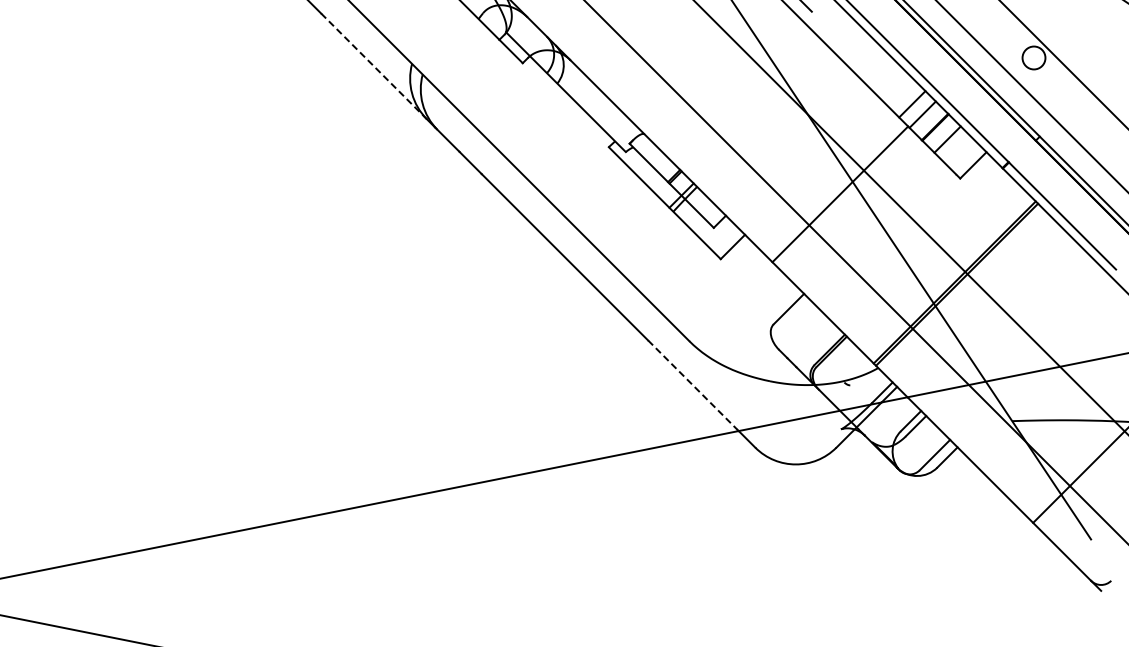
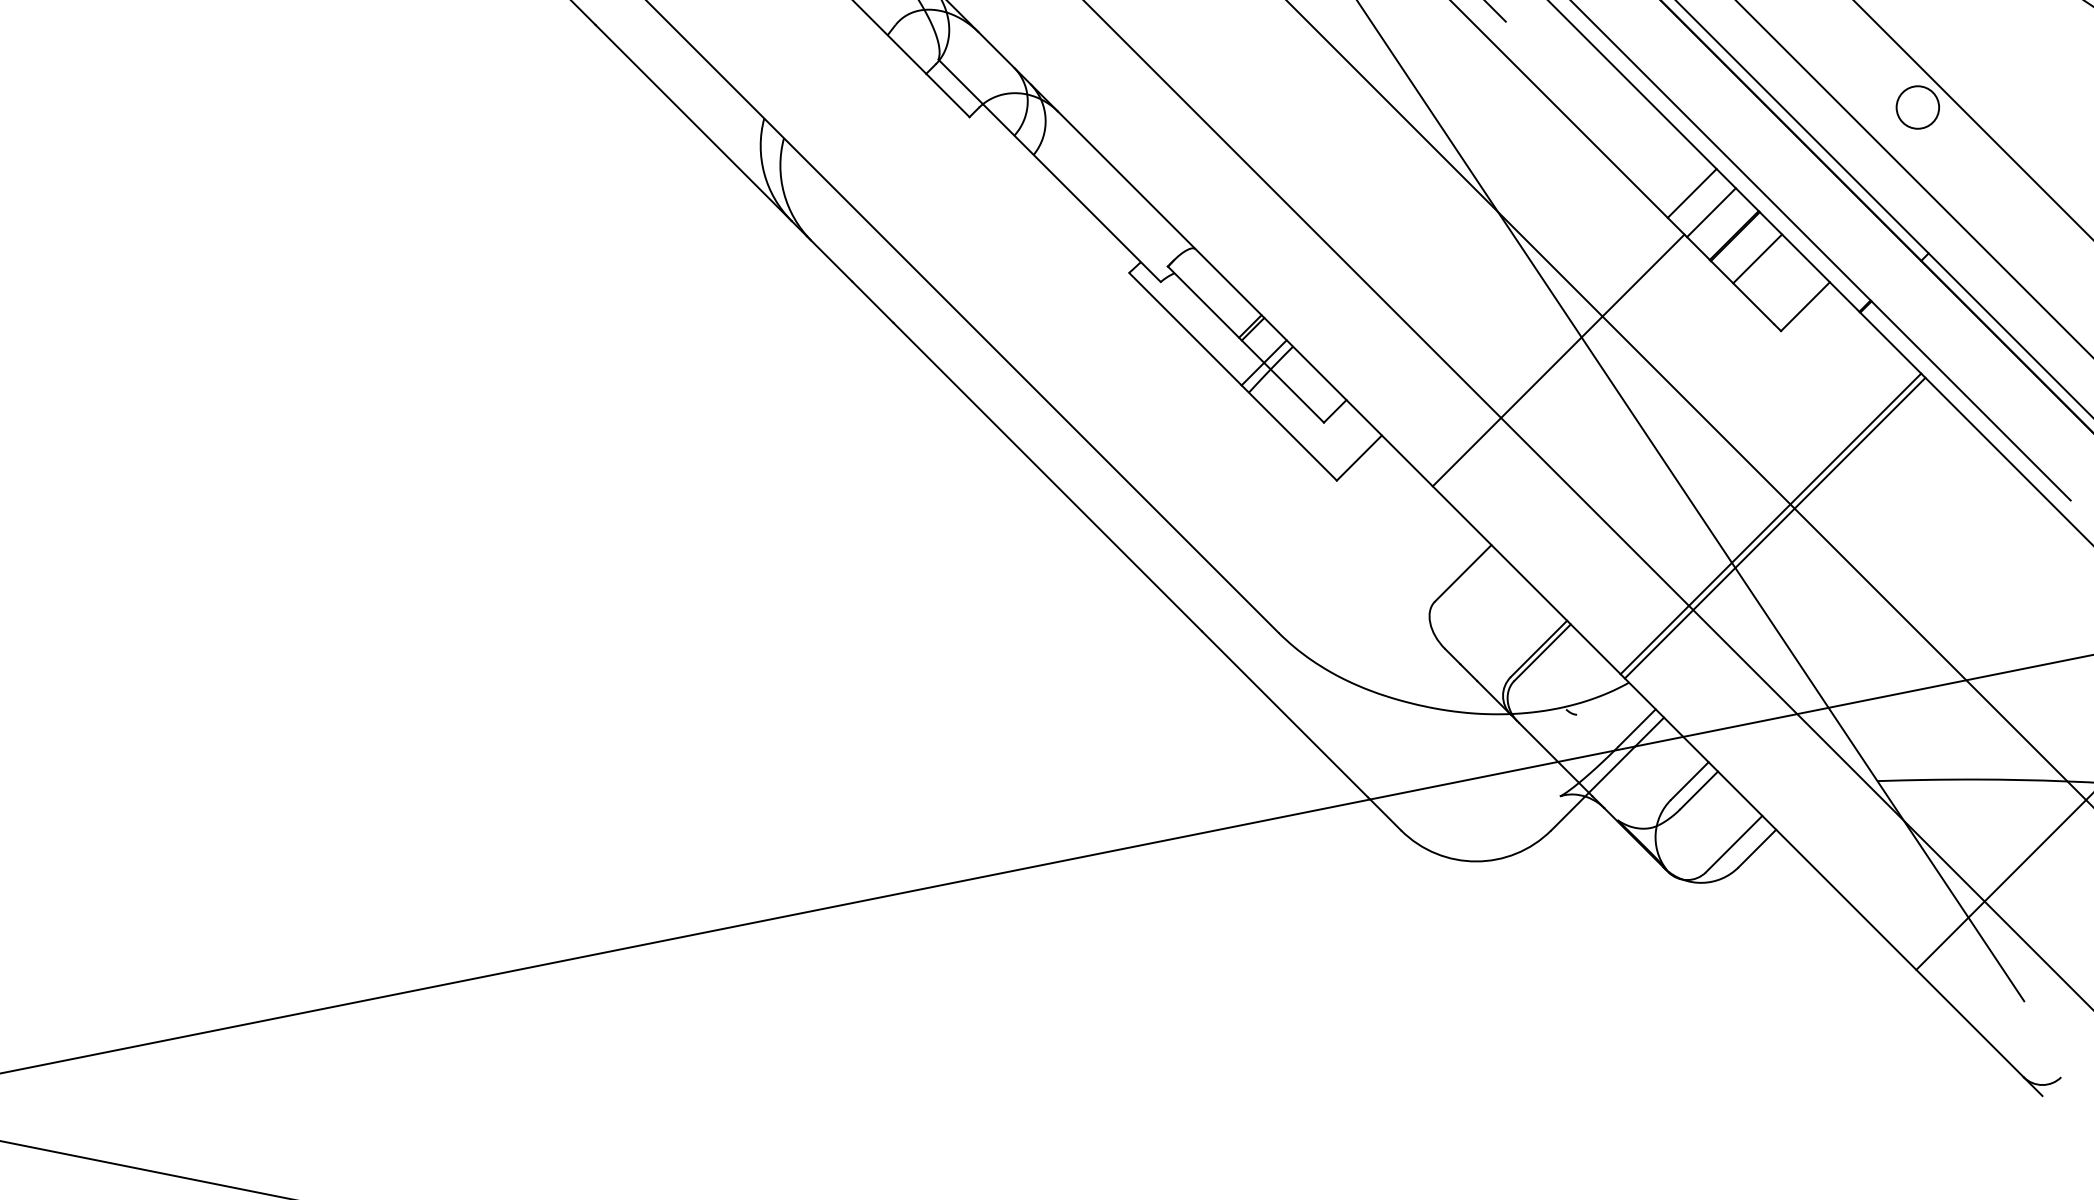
line: (374, 66) -> (694, 123), dashed -> solid
line: (693, 385) -> (1286, 715), dashed -> solid

